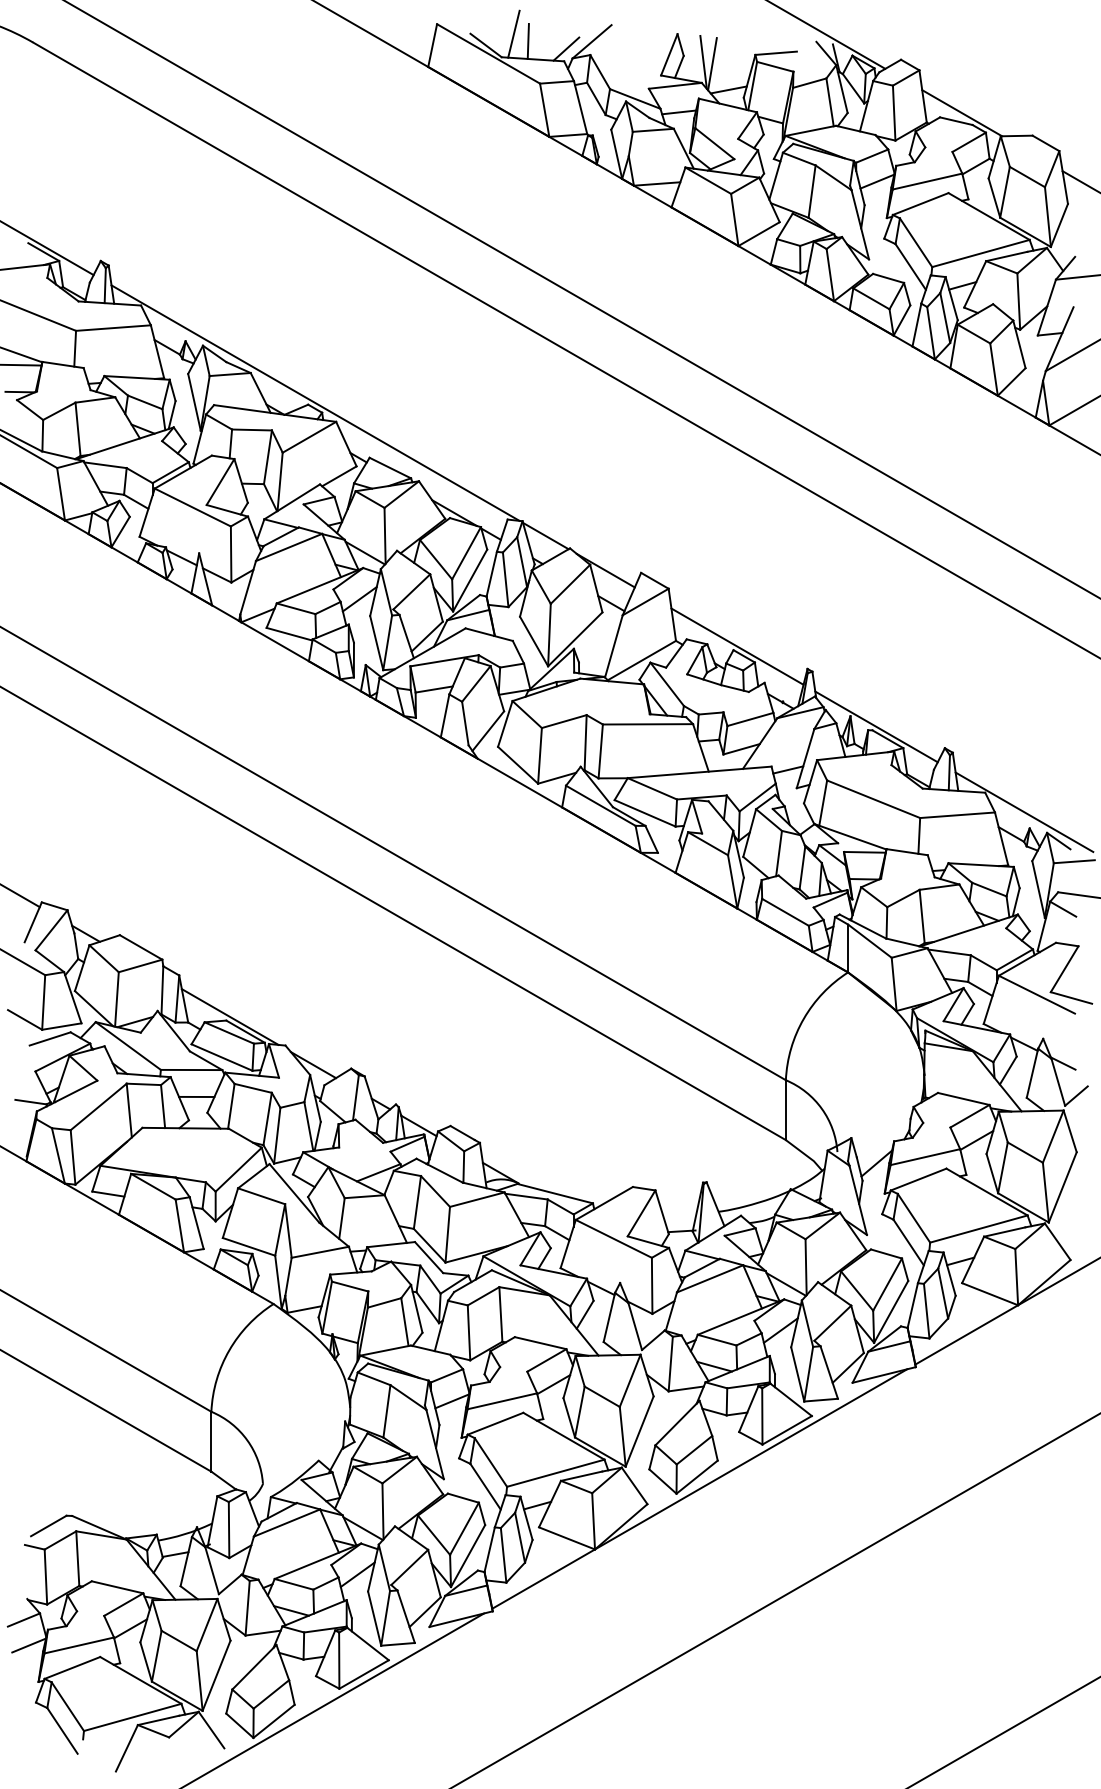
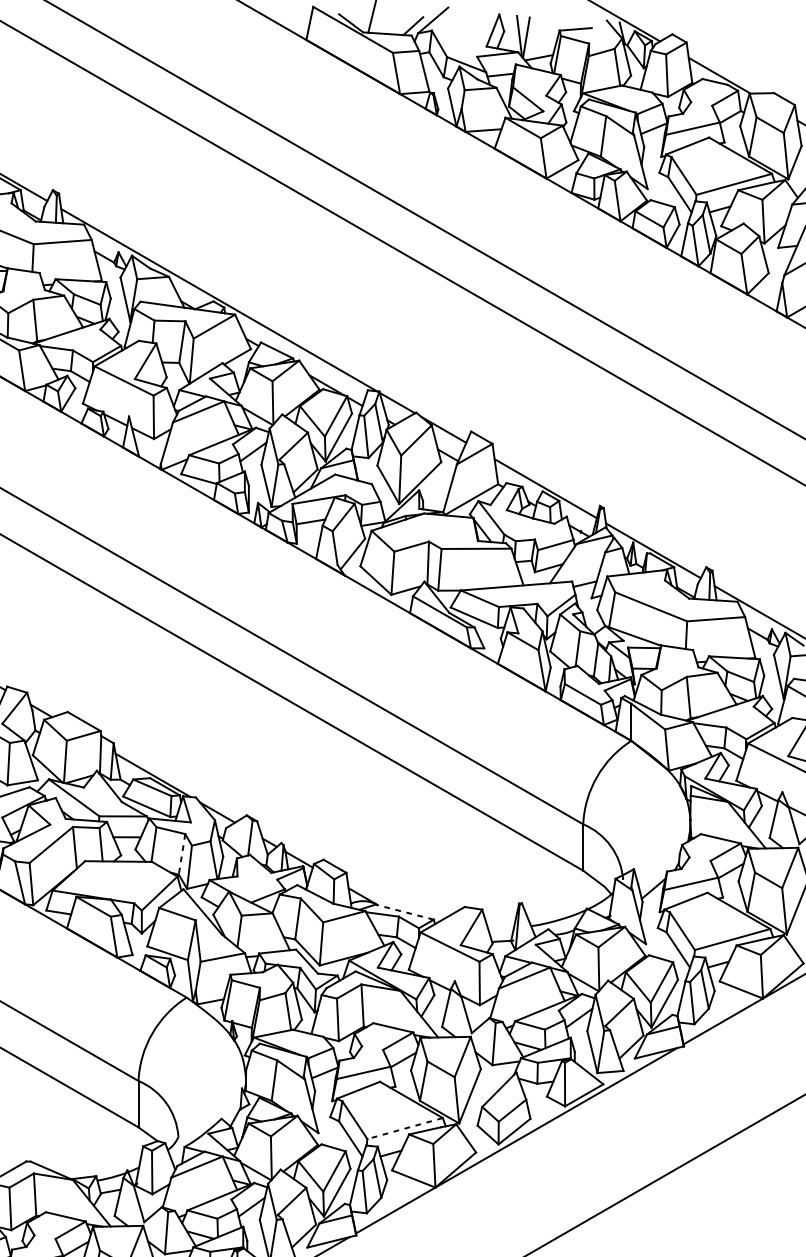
line: (527, 41) -> (383, 20), removed
line: (267, 1119) -> (181, 854), solid -> dashed
line: (555, 1193) -> (404, 912), solid -> dashed
line: (555, 1473) -> (404, 1128), solid -> dashed

